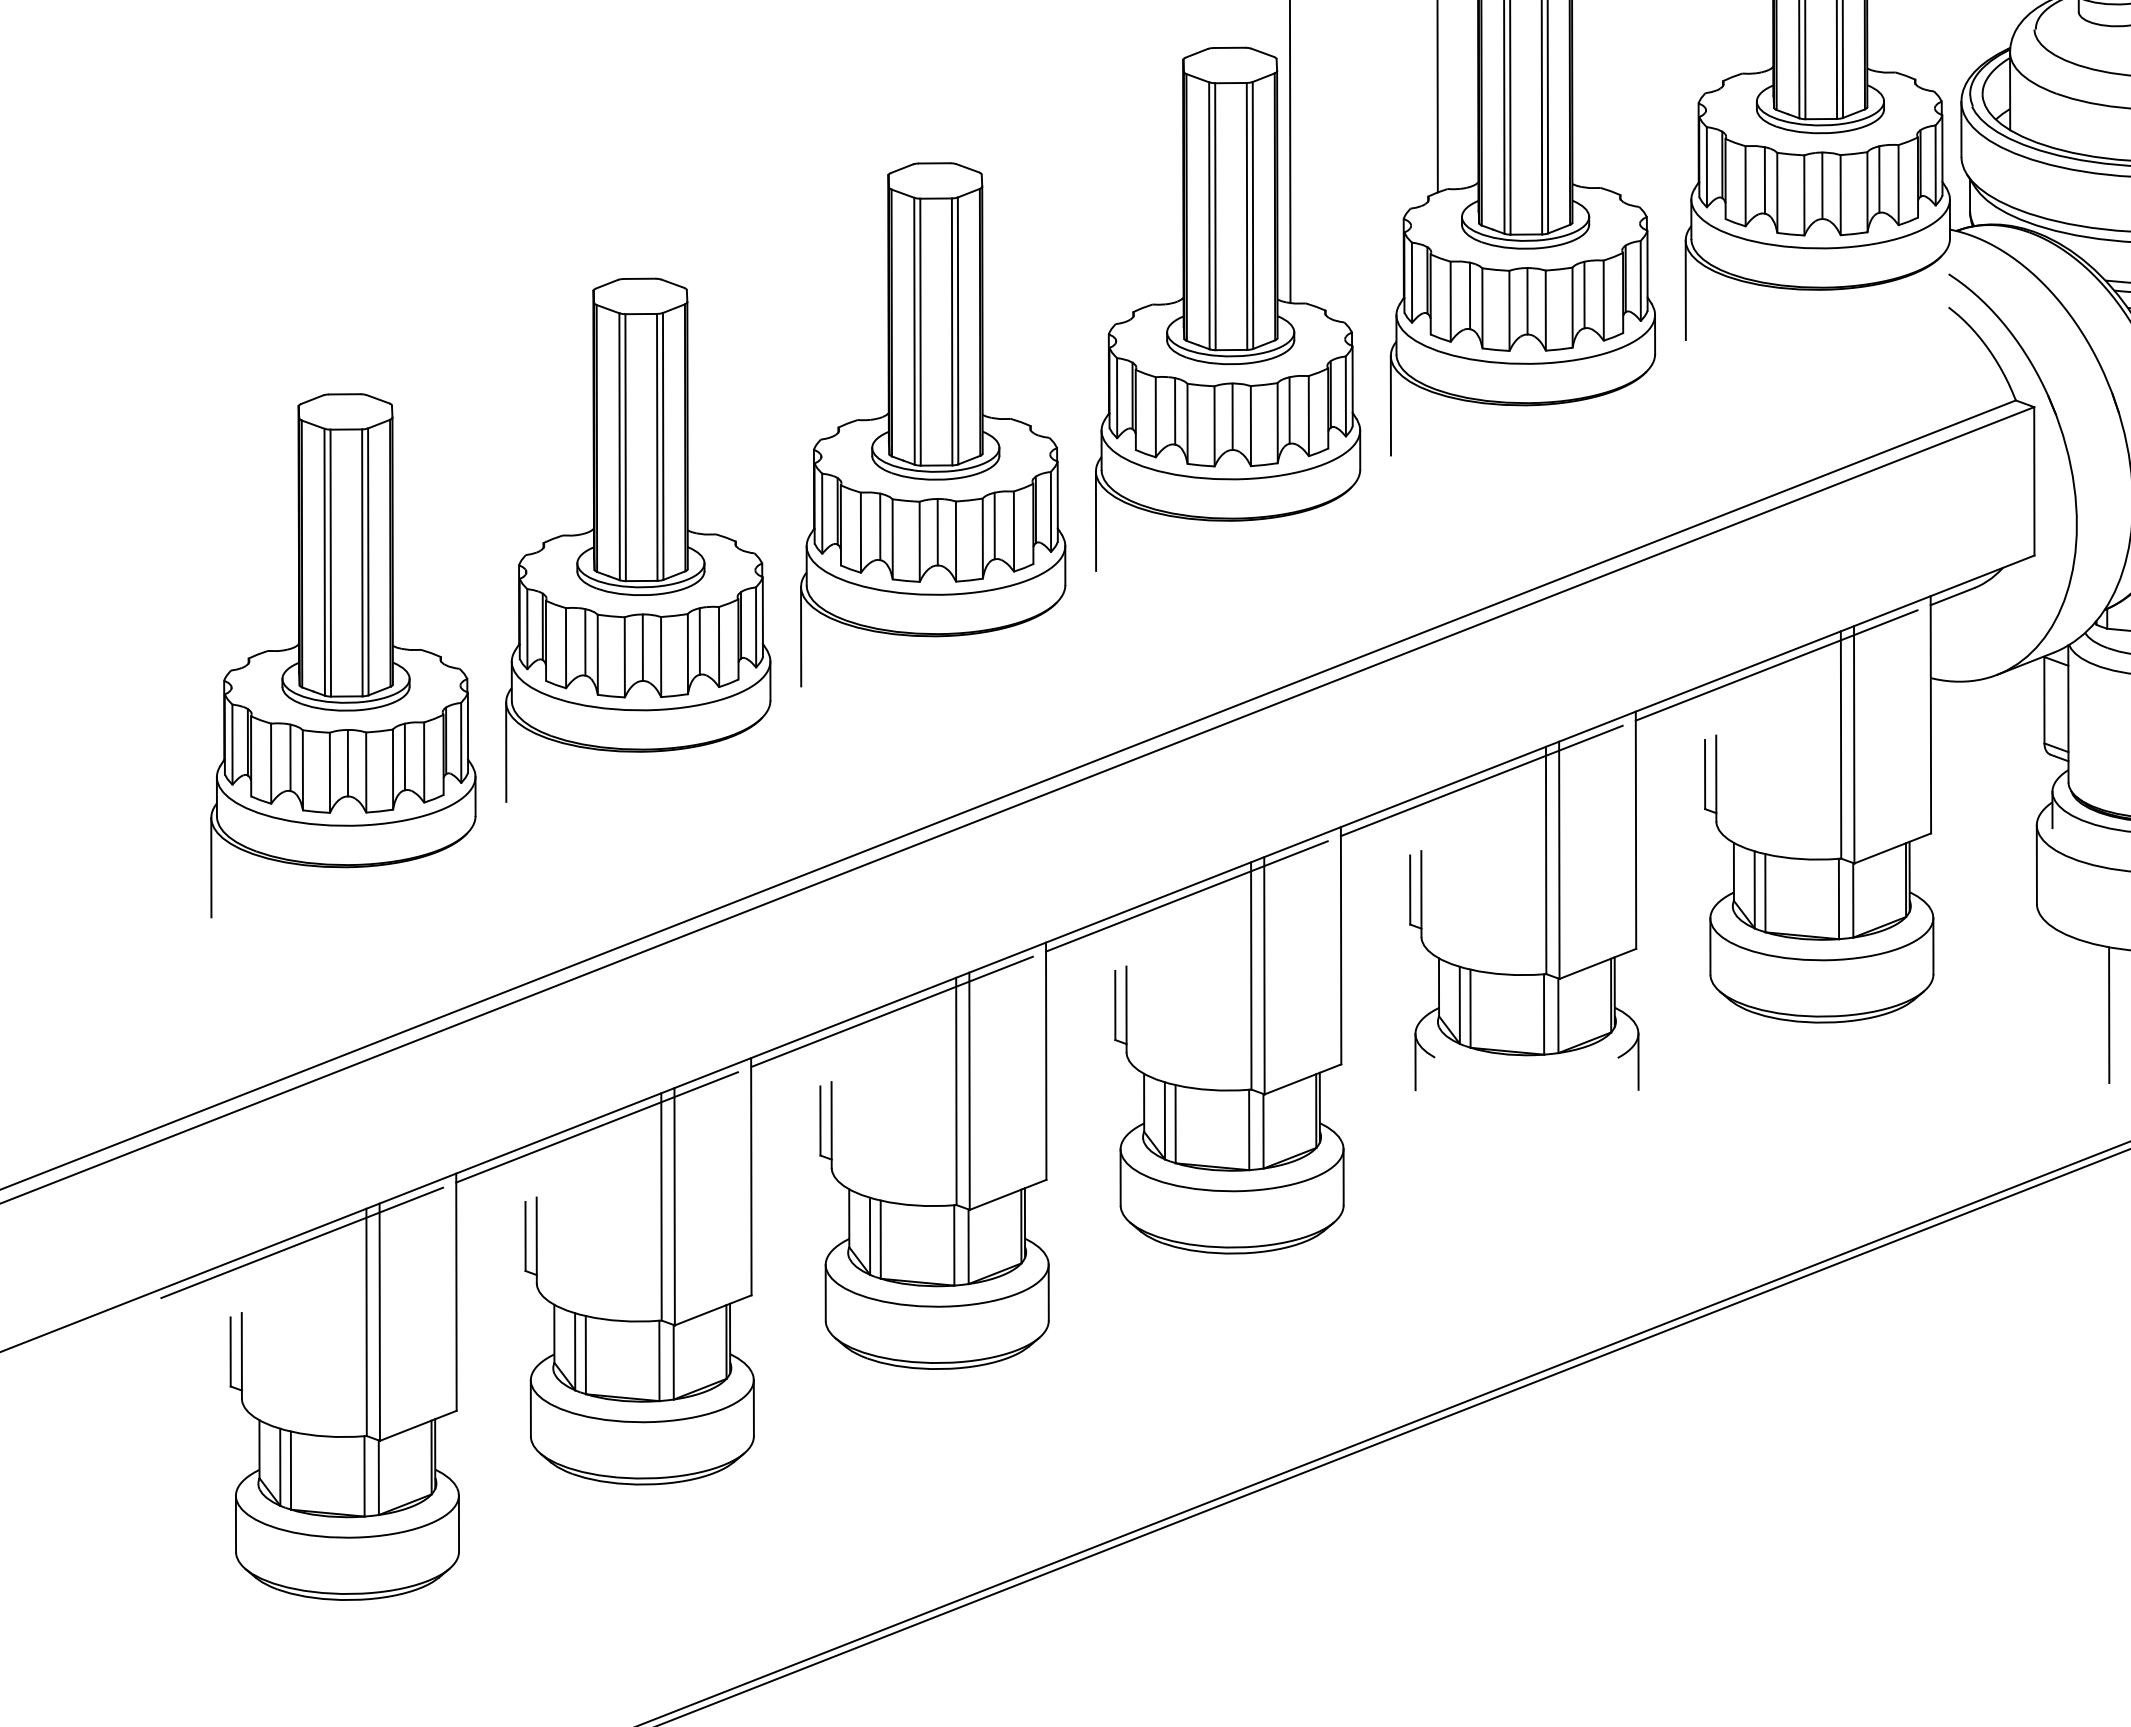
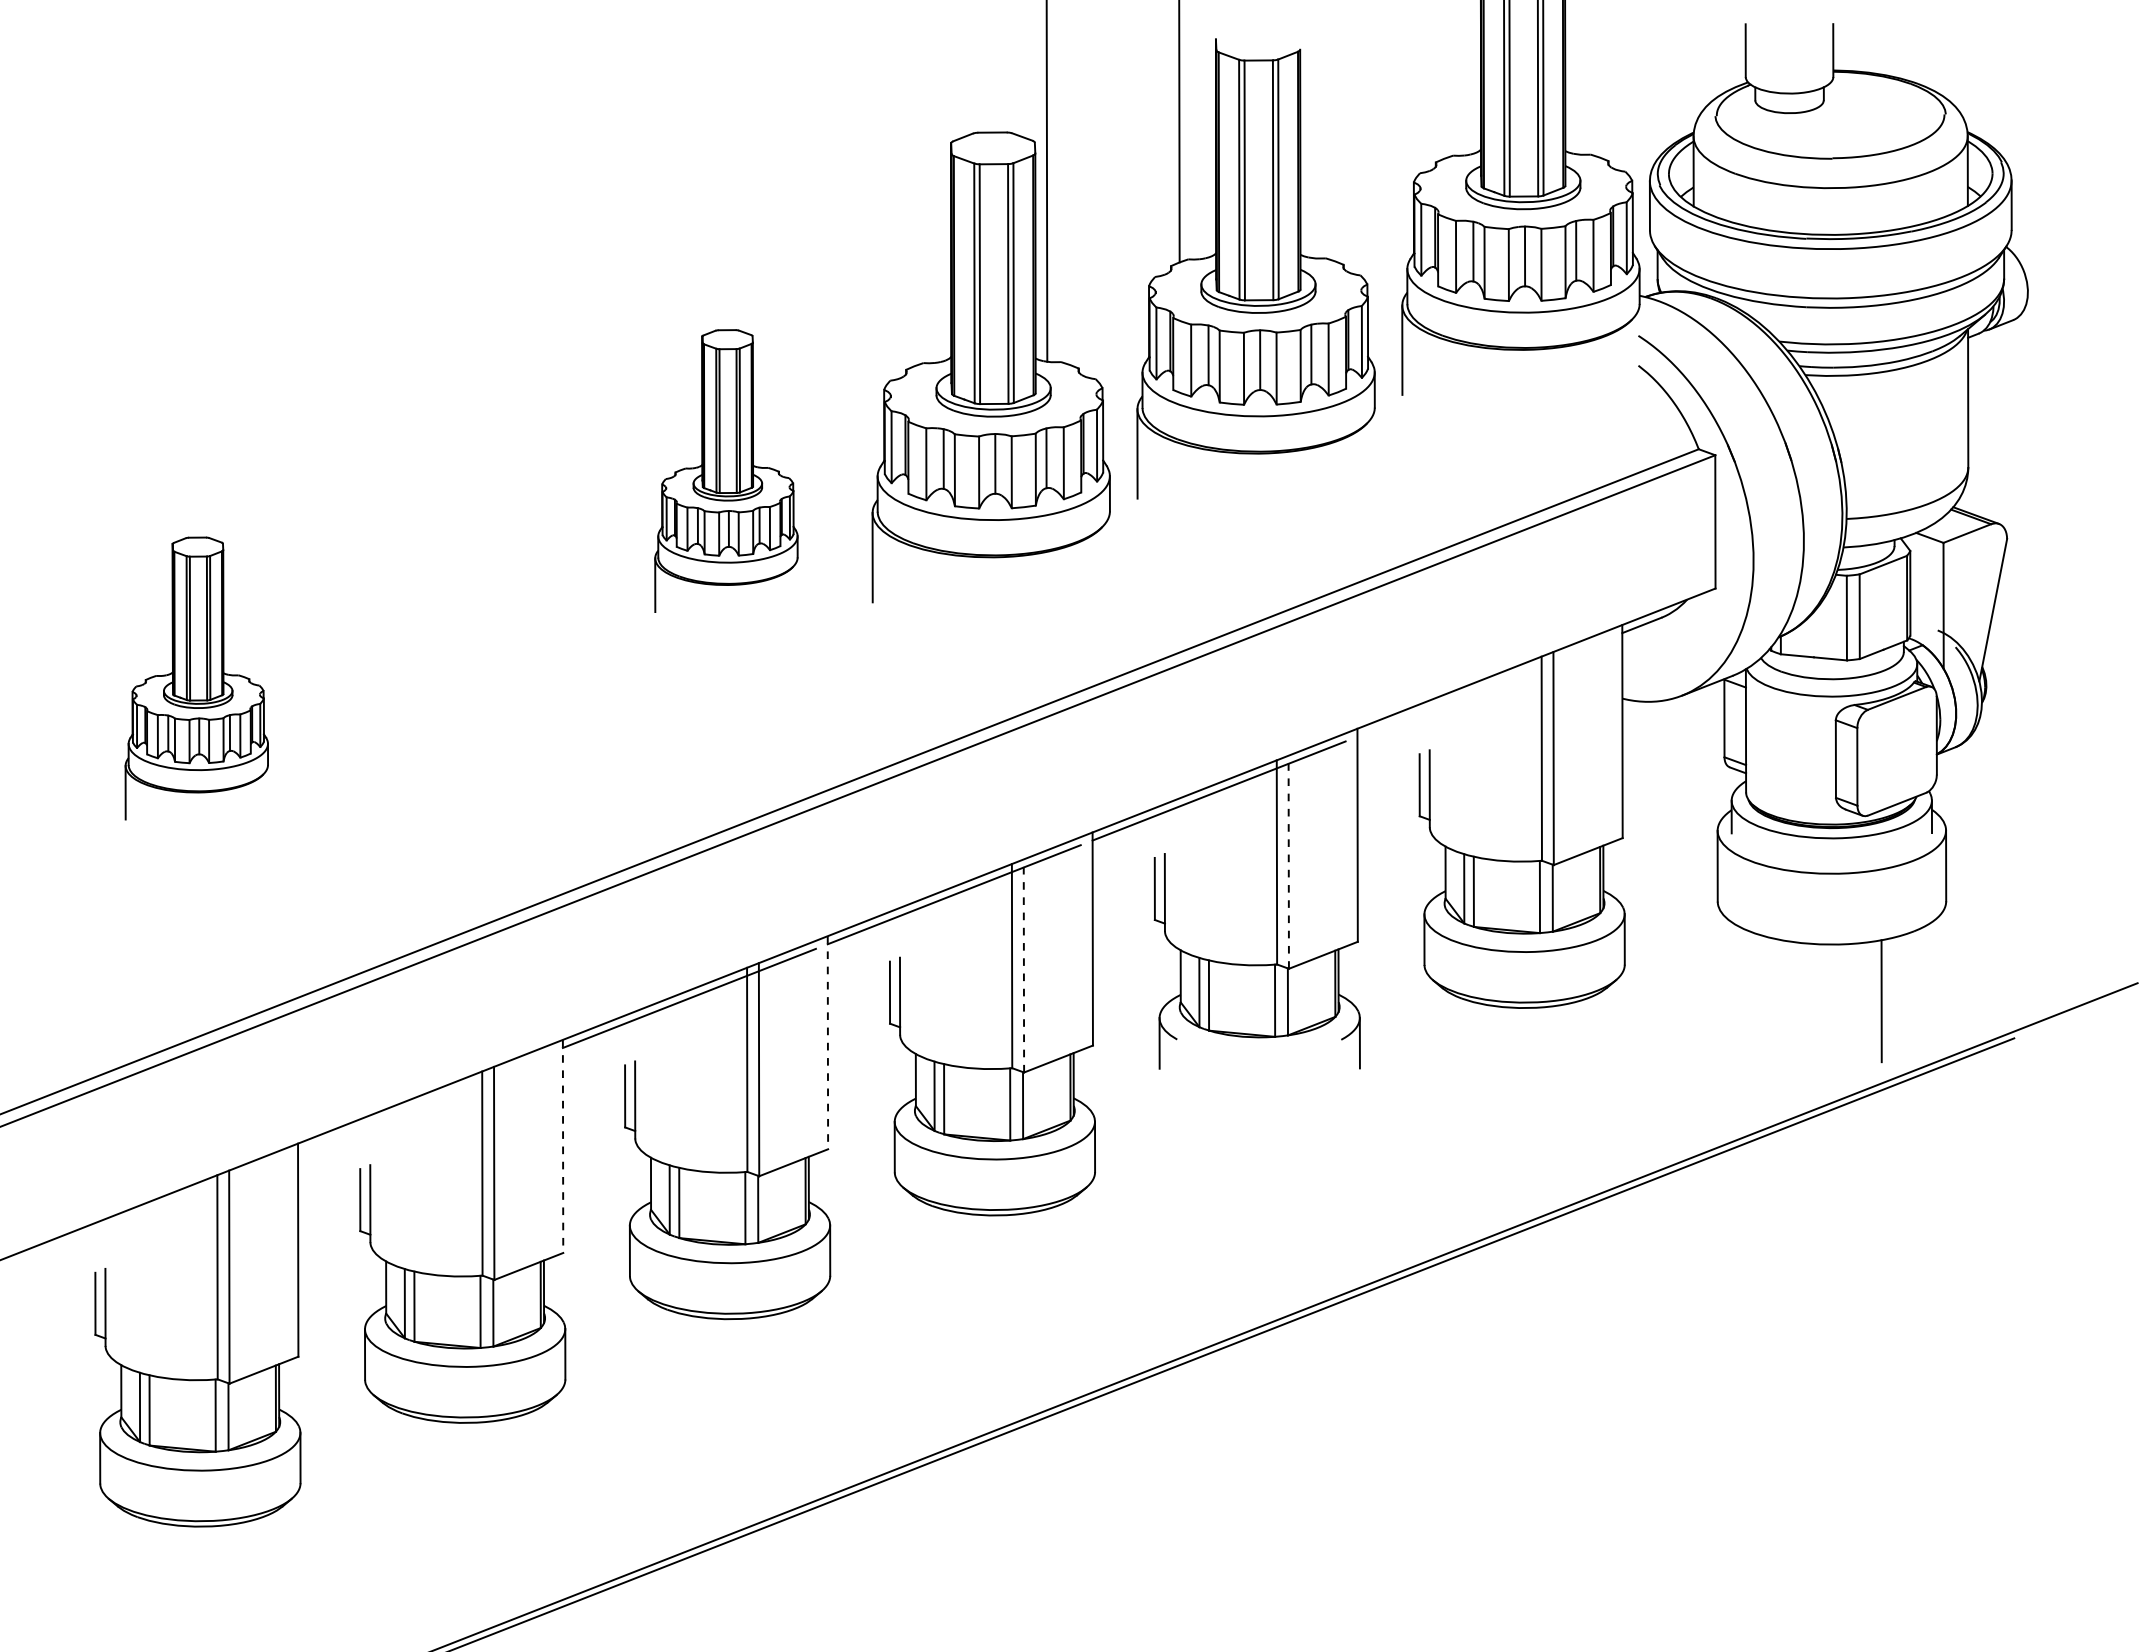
part: (933, 424) -> (726, 470), size x0.6
part: (638, 539) -> (461, 574), removed
part: (343, 655) -> (196, 678), size x0.6
line: (1776, 664) -> (1483, 686), removed
line: (1559, 860) -> (1288, 862), solid -> dashed
line: (1263, 975) -> (1023, 965), solid -> dashed
line: (2109, 1015) -> (1782, 1001), removed
line: (1045, 1060) -> (827, 1042), solid -> dashed
line: (597, 1126) -> (424, 1101), removed
line: (751, 1176) -> (563, 1146), solid -> dashed
line: (301, 1242) -> (159, 1205), removed

